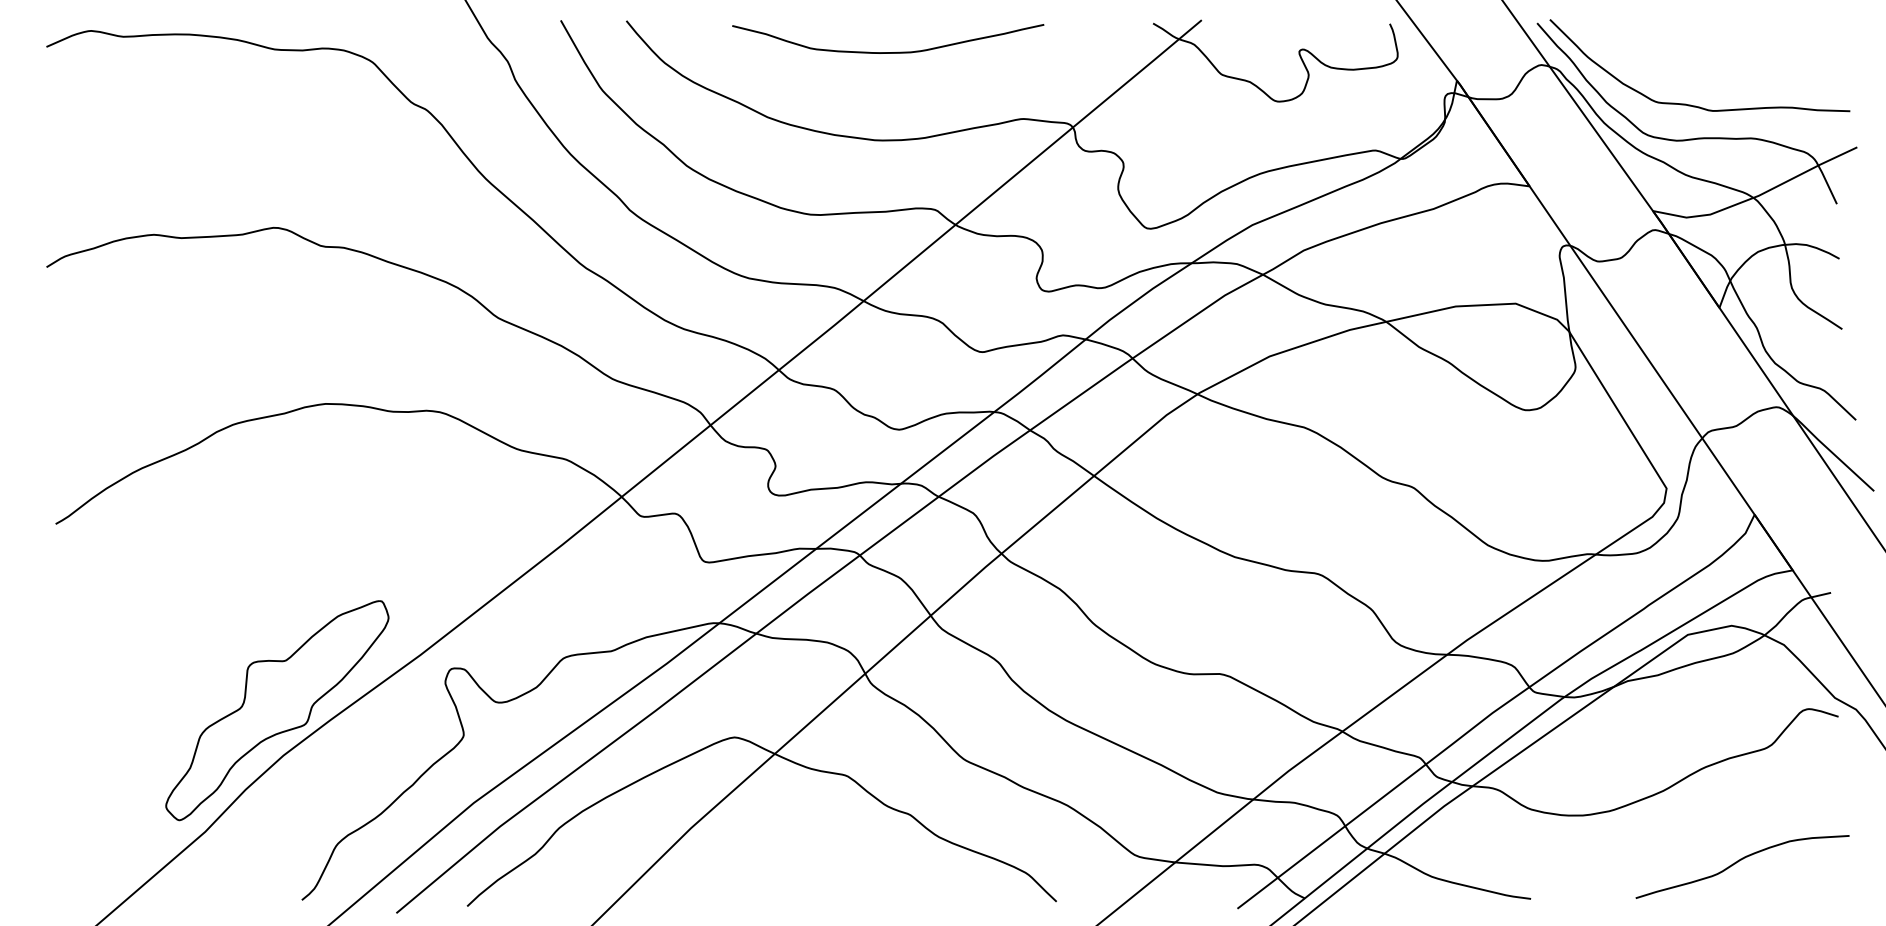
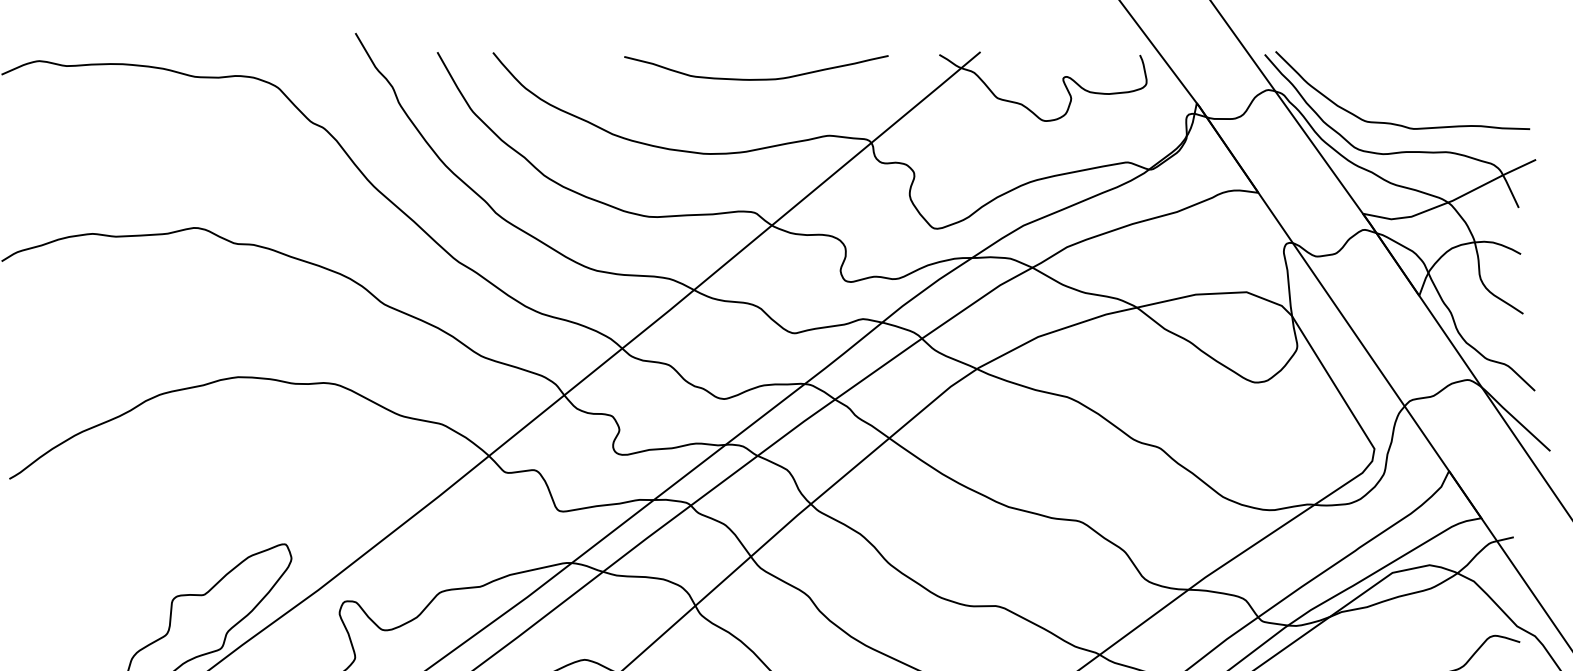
curve: (888, 52) -> (756, 79), moved

